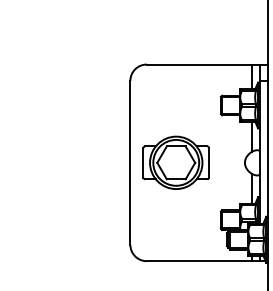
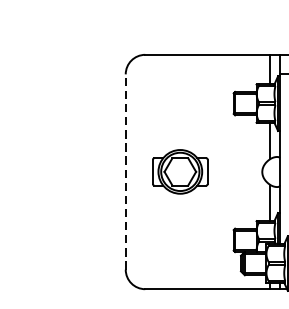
line: (130, 162) -> (125, 171), solid -> dashed
part: (175, 162) -> (179, 171), size x0.7

